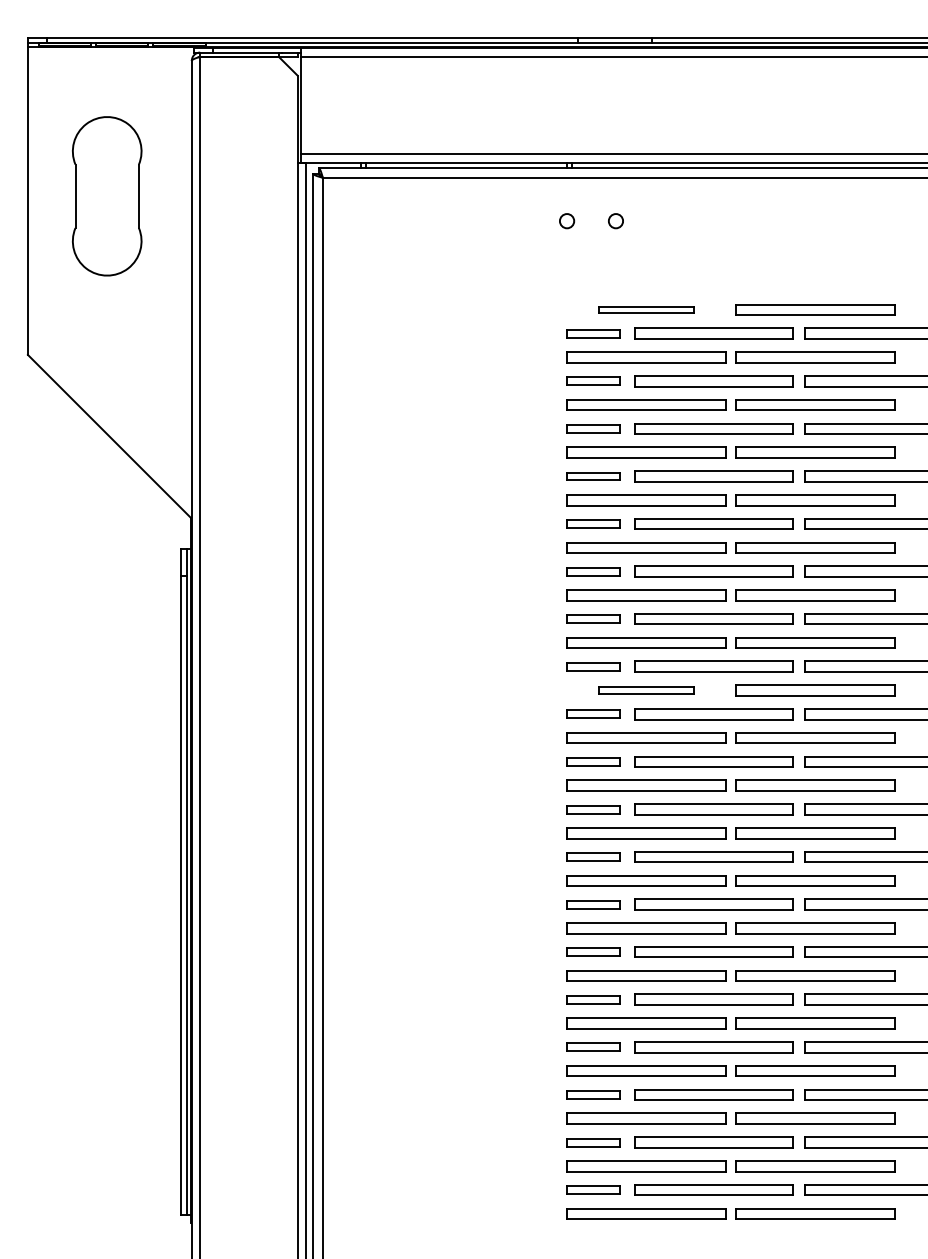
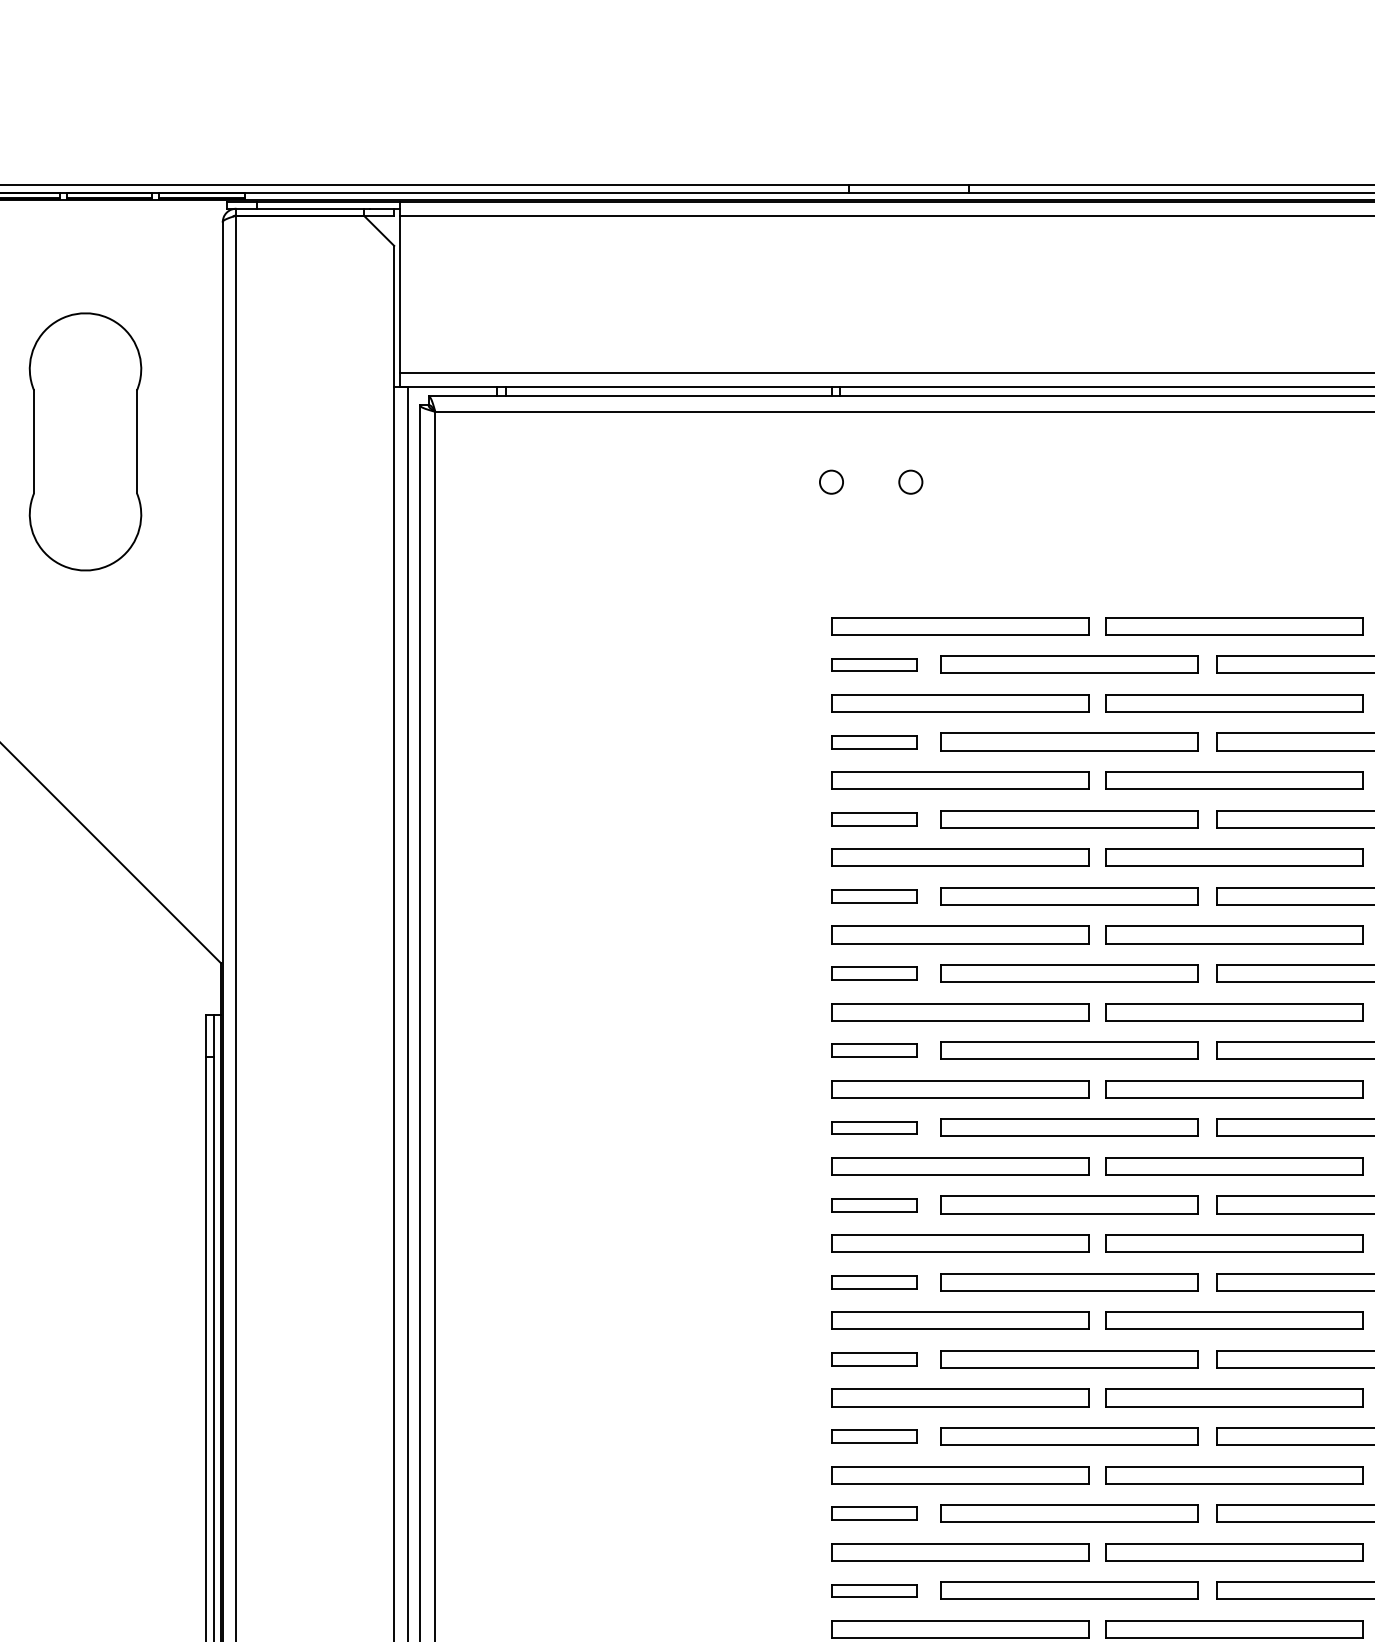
part: (646, 309) -> (960, 625), size x1.67
part: (646, 690) -> (960, 1243), size x1.67

